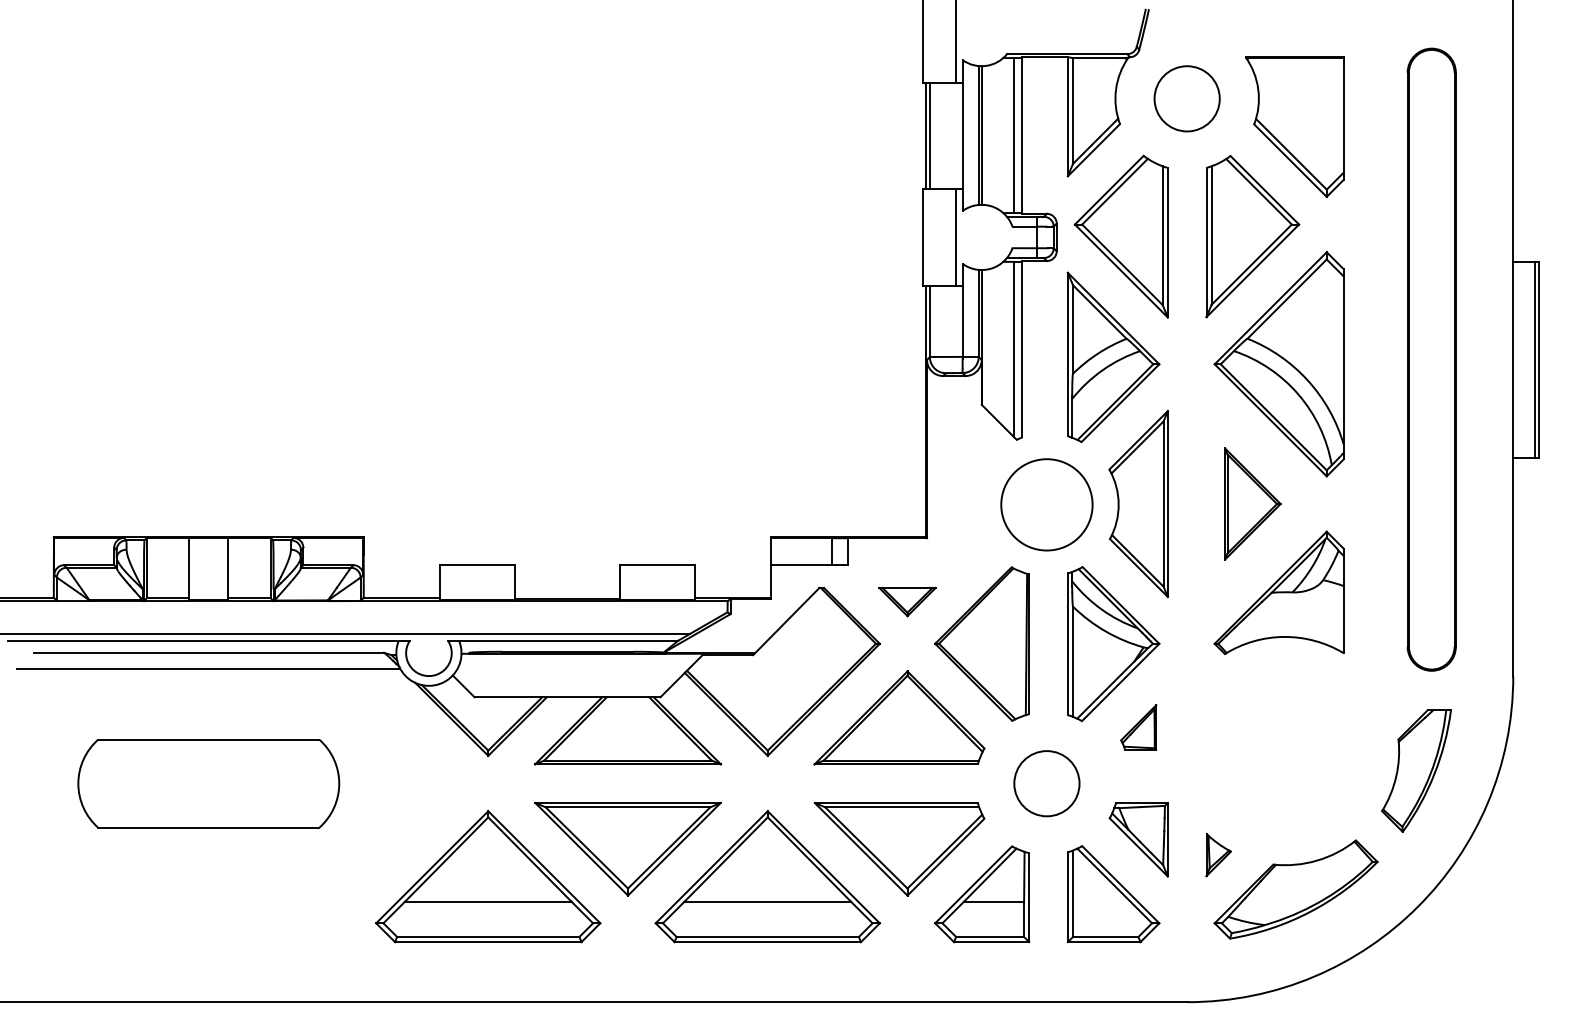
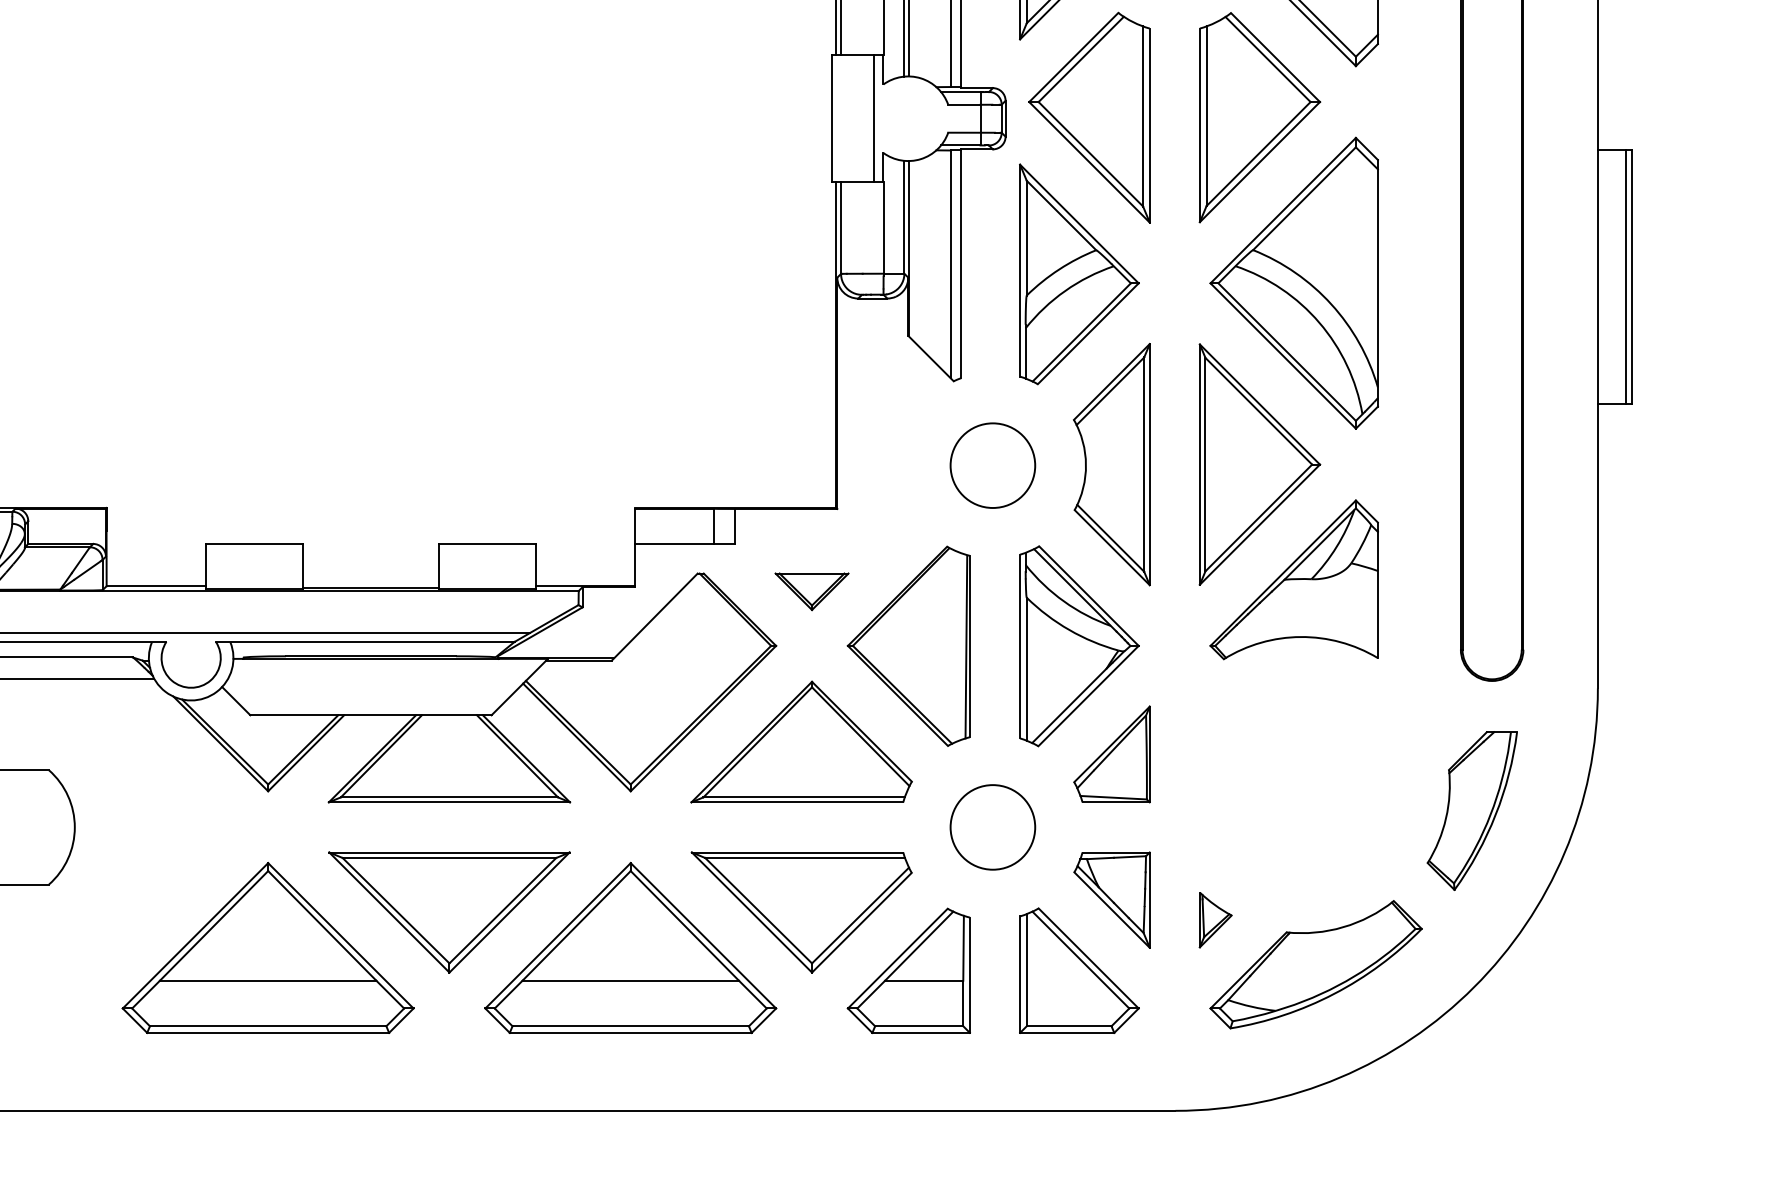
part: (1252, 503) -> (1259, 463), size x1.67
circle: (1046, 504) -> (992, 465), size x0.71
part: (1138, 727) -> (1111, 754), size x1.67

